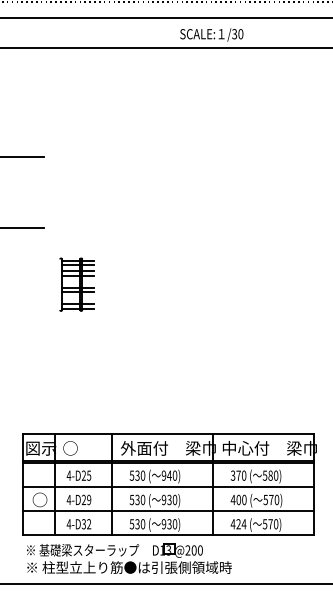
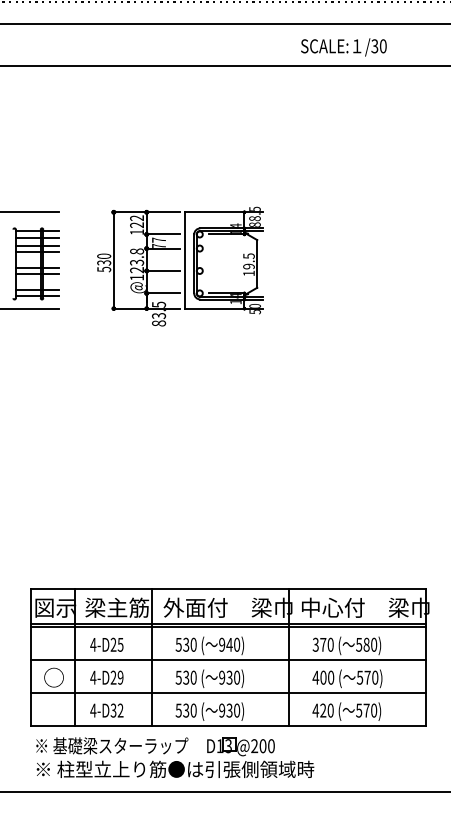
text: (211, 35) -> (343, 47), moved
part: (133, 196) -> (180, 266), added
part: (76, 284) -> (35, 263), moved
text: (86, 448) -> (117, 607), ○ -> 梁主筋
text: (243, 524) -> (330, 710), 424 -> 420

